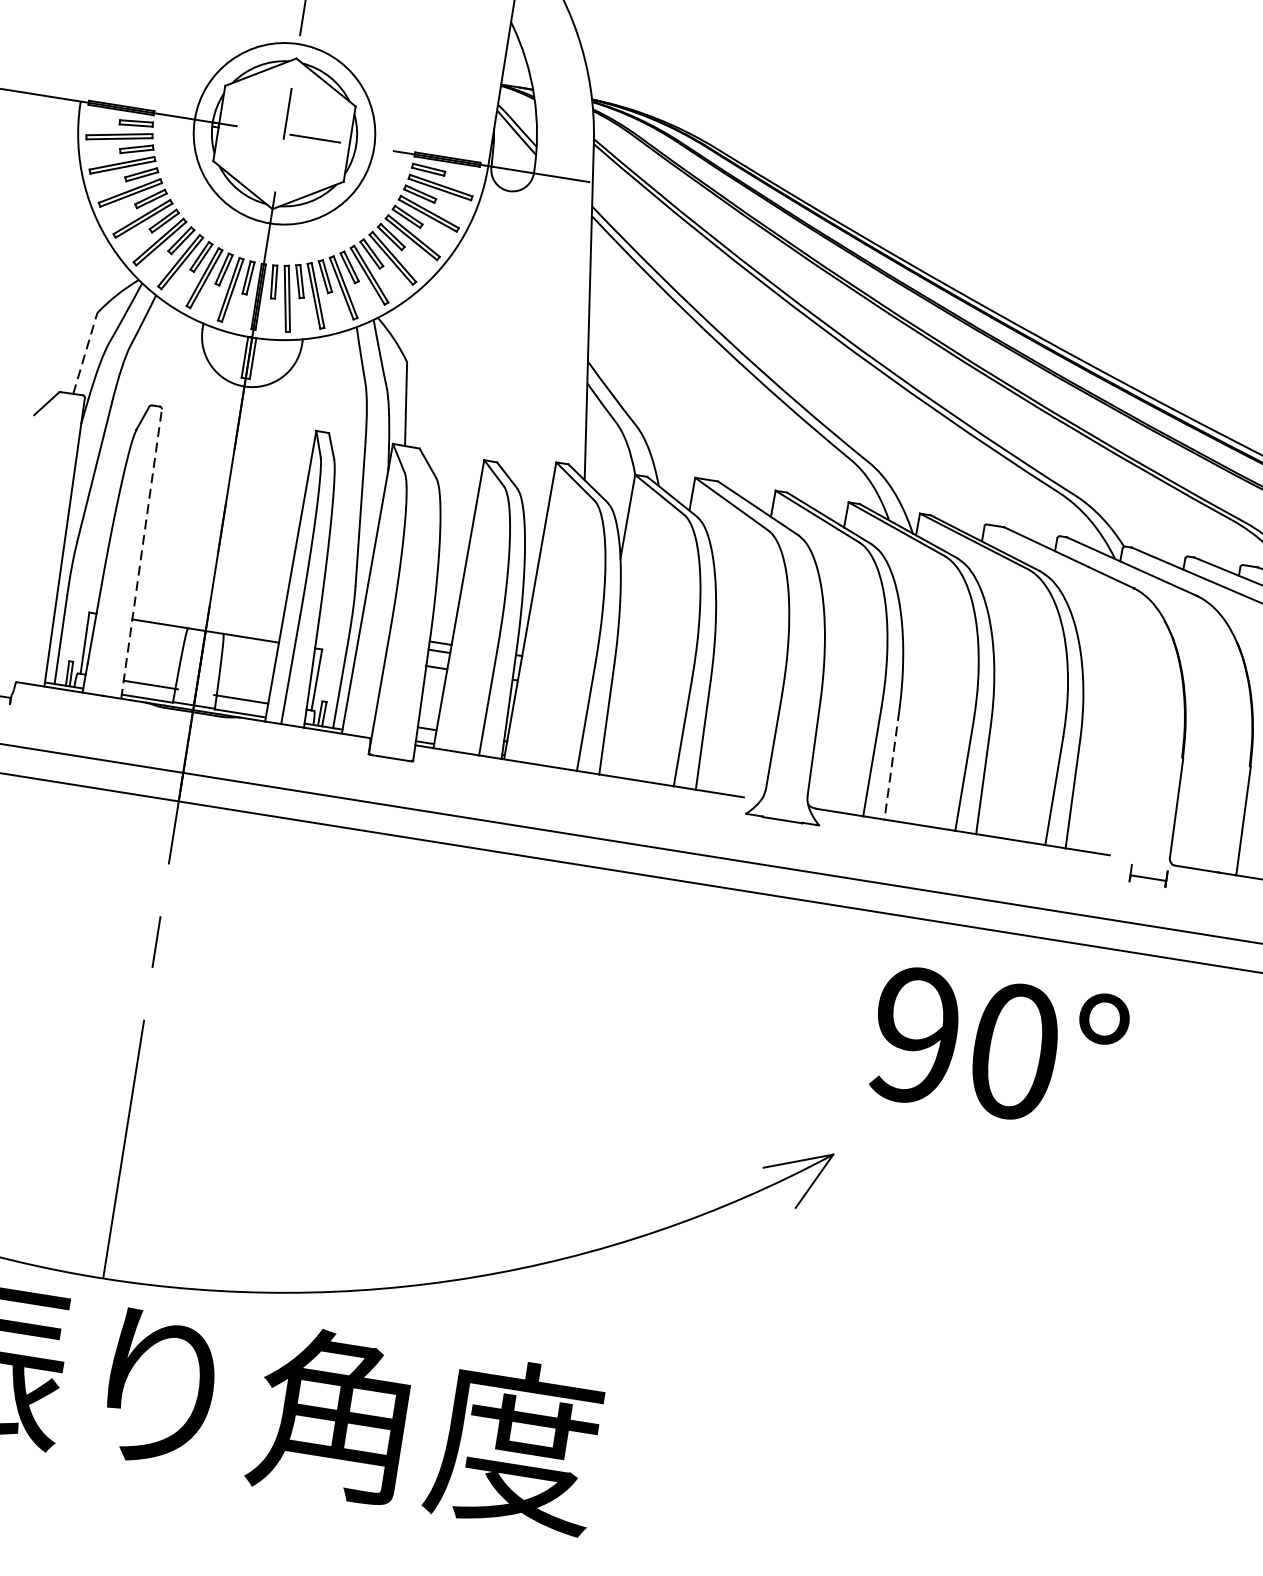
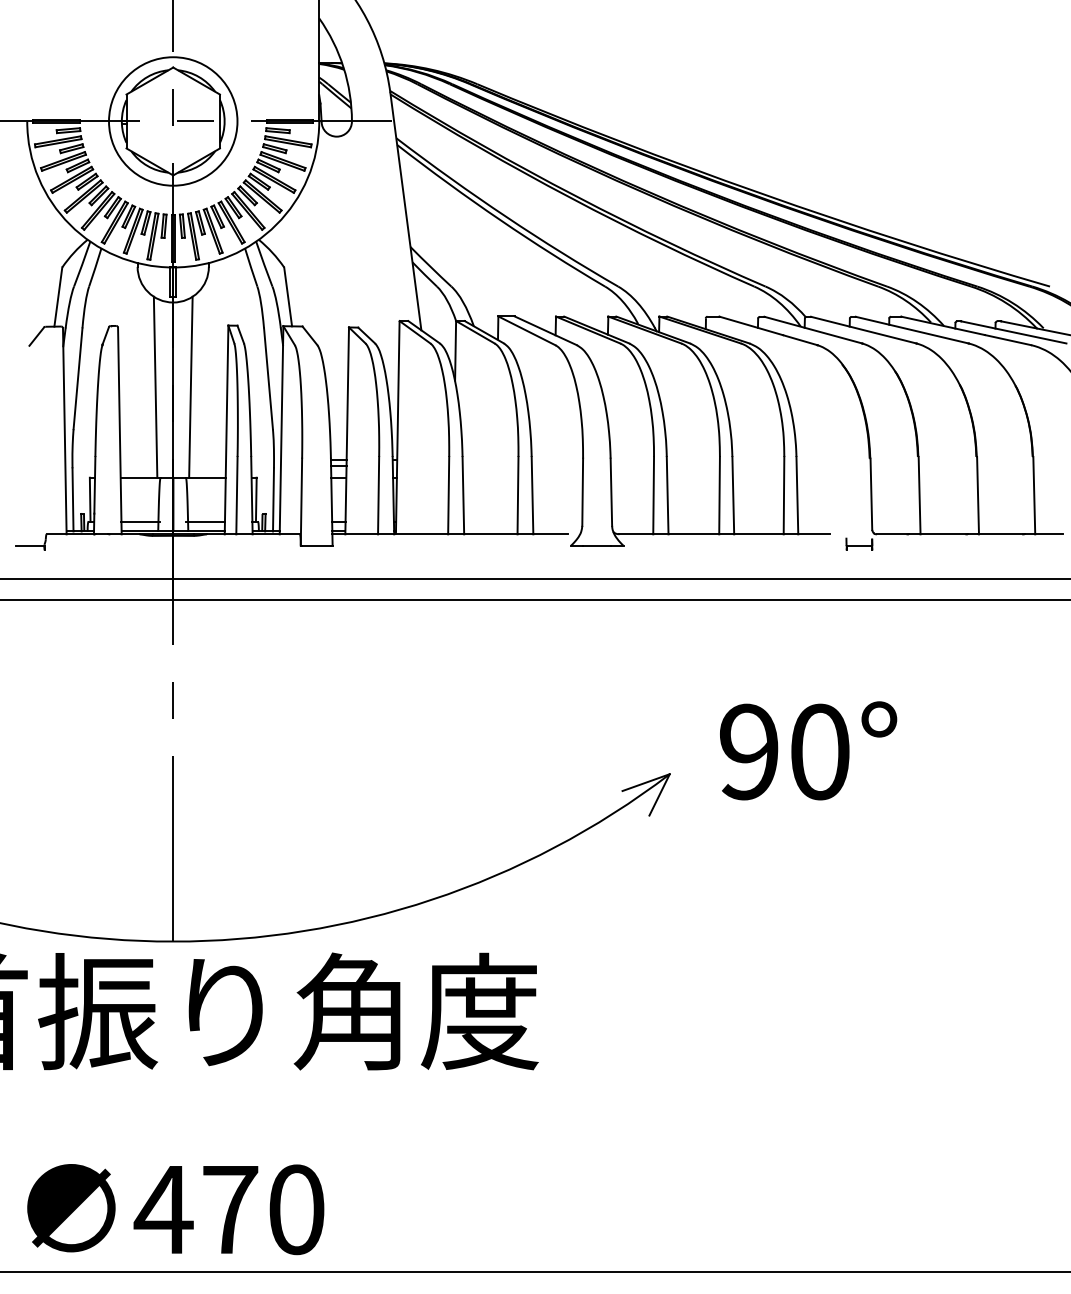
line: (85, 354) -> (58, 297), dashed -> solid
line: (201, 499) -> (155, 386), added
line: (249, 507) -> (190, 386), added
line: (141, 553) -> (119, 430), dashed -> solid
line: (891, 765) -> (667, 495), dashed -> solid
text: (998, 1046) -> (808, 750), moved

